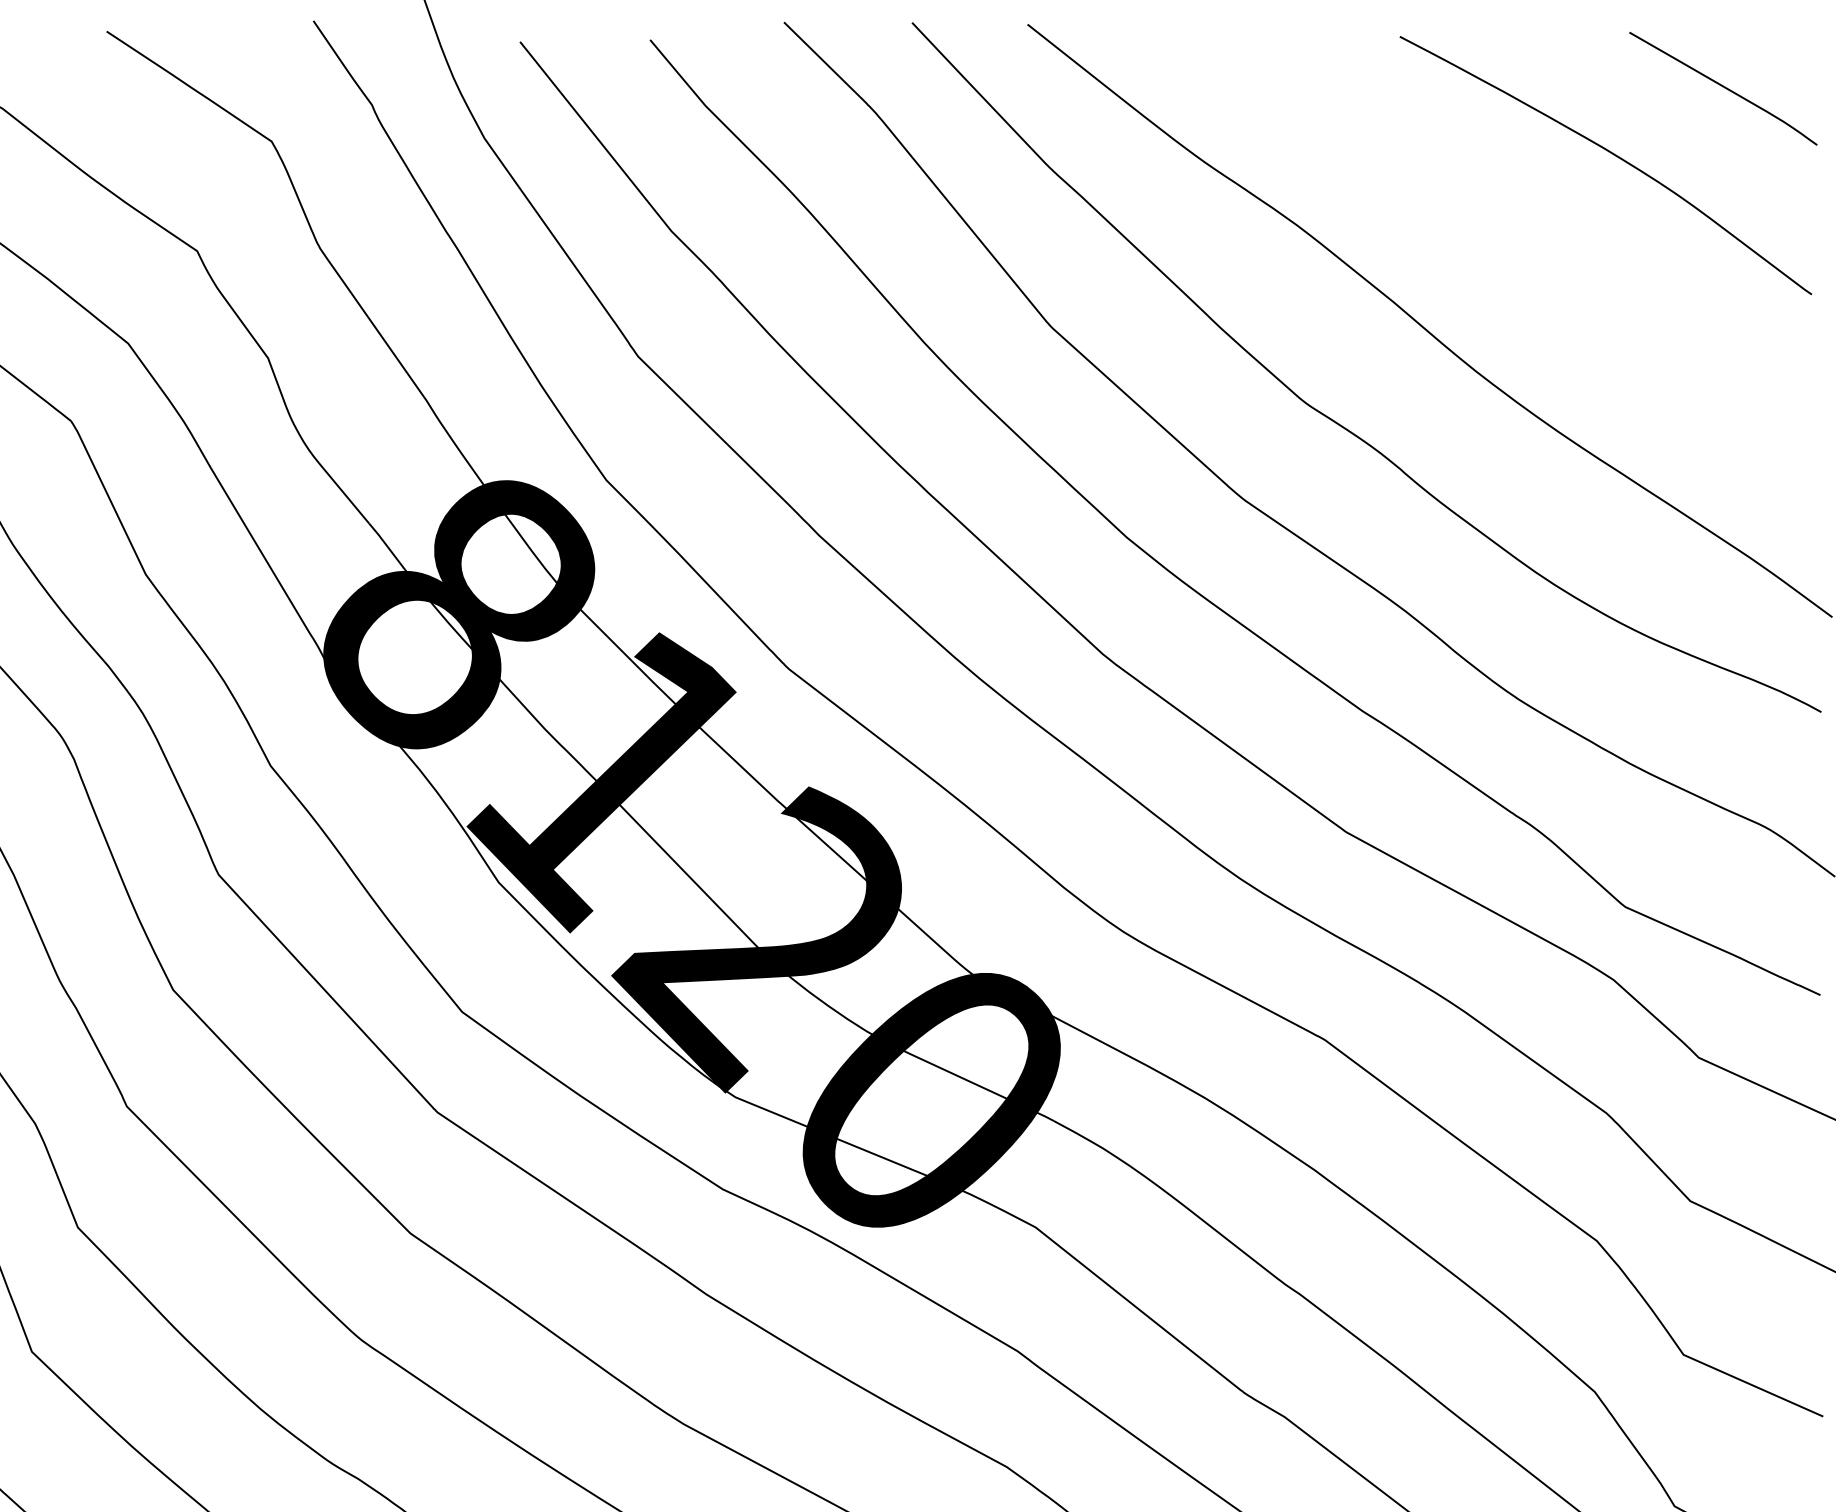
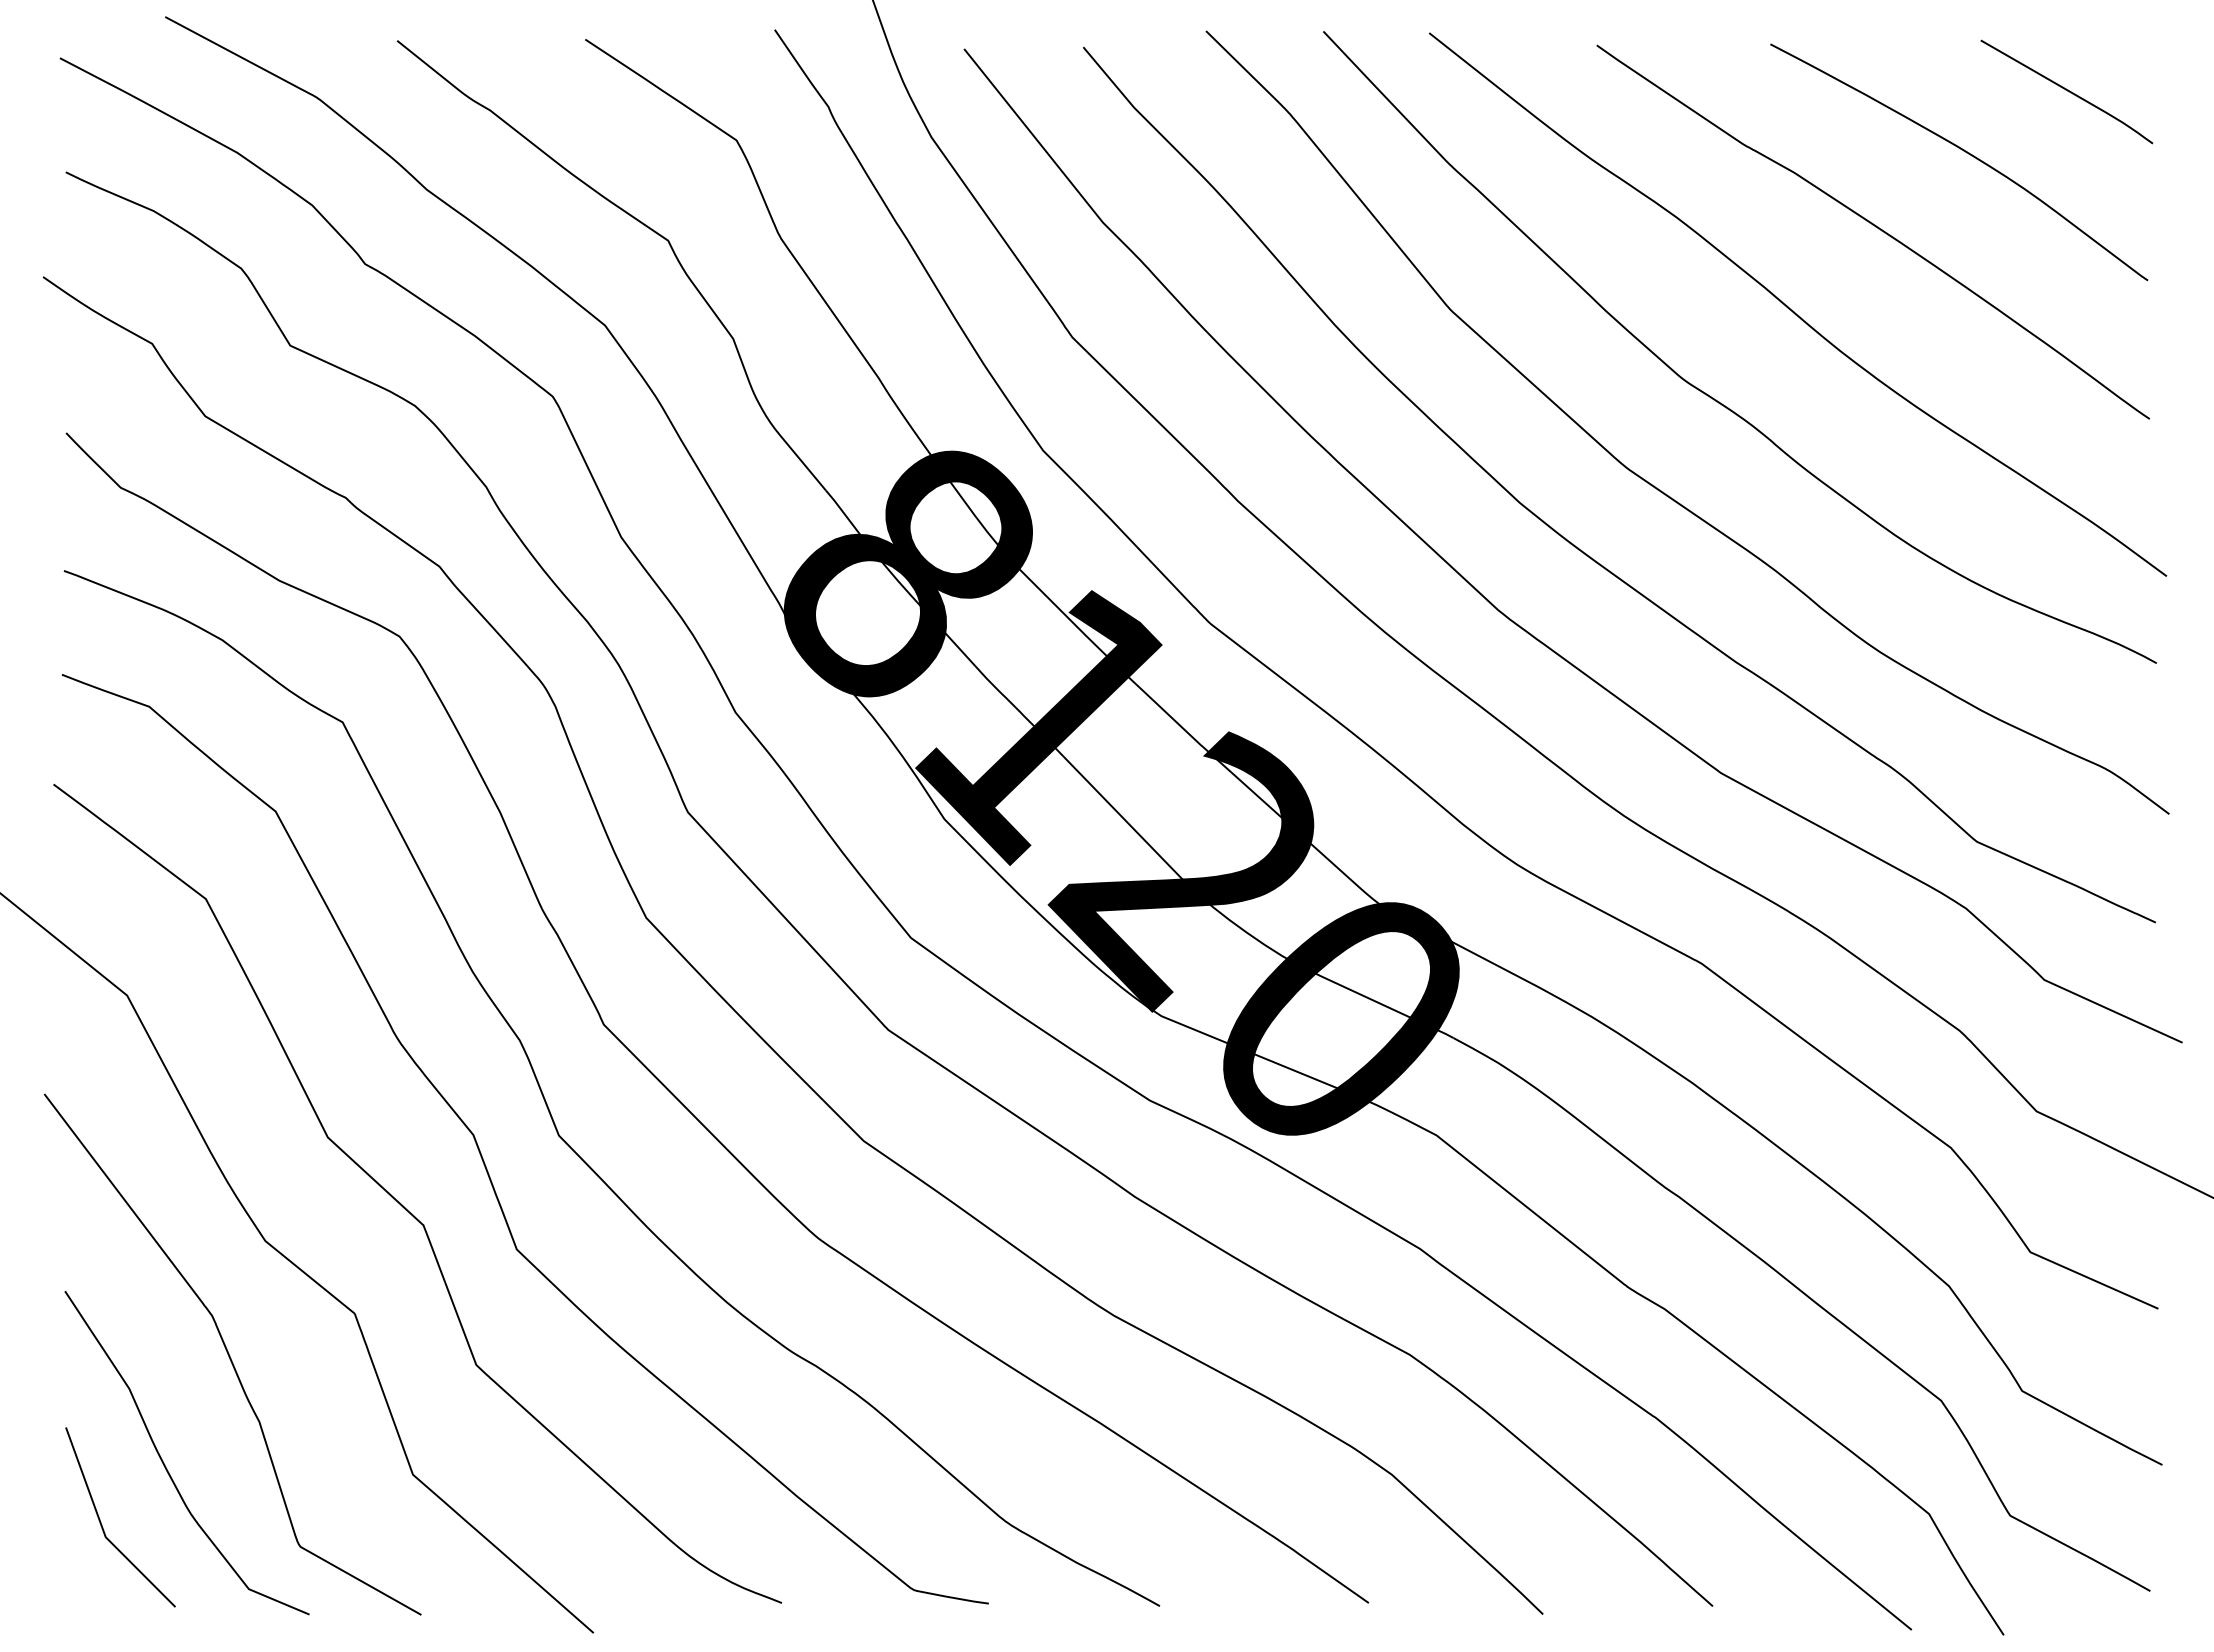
curve: (1514, 236) -> (1875, 227), added

